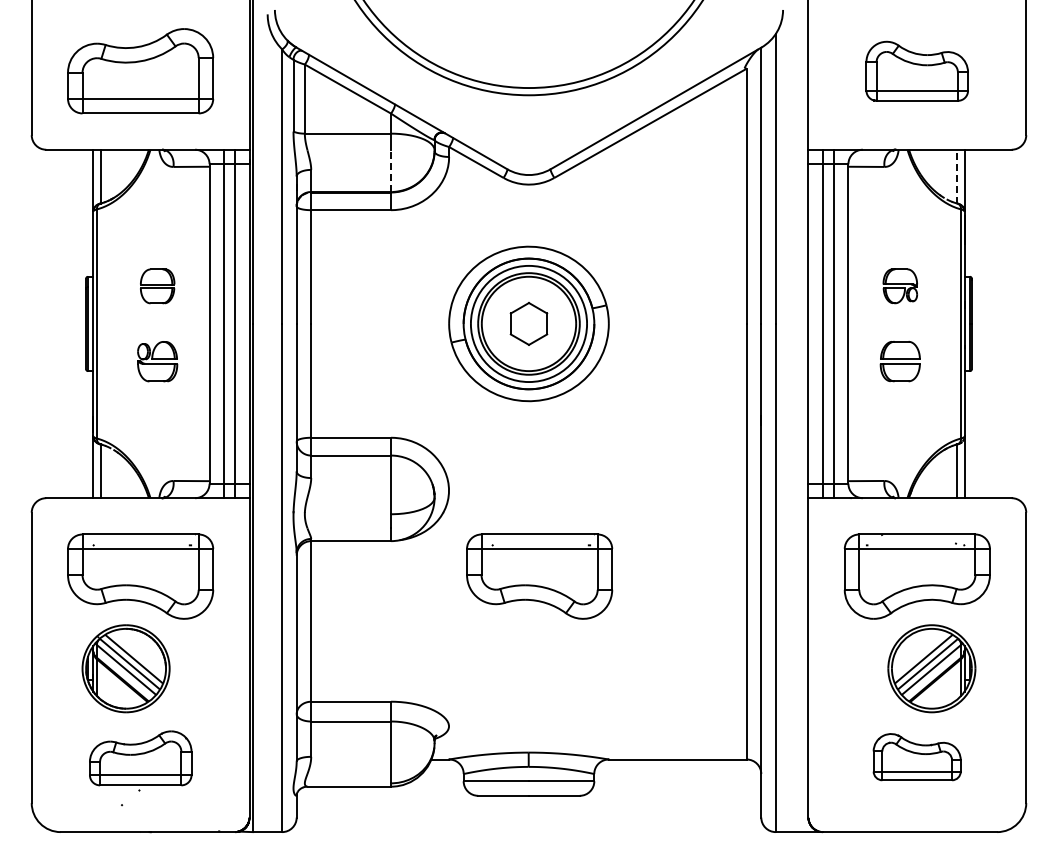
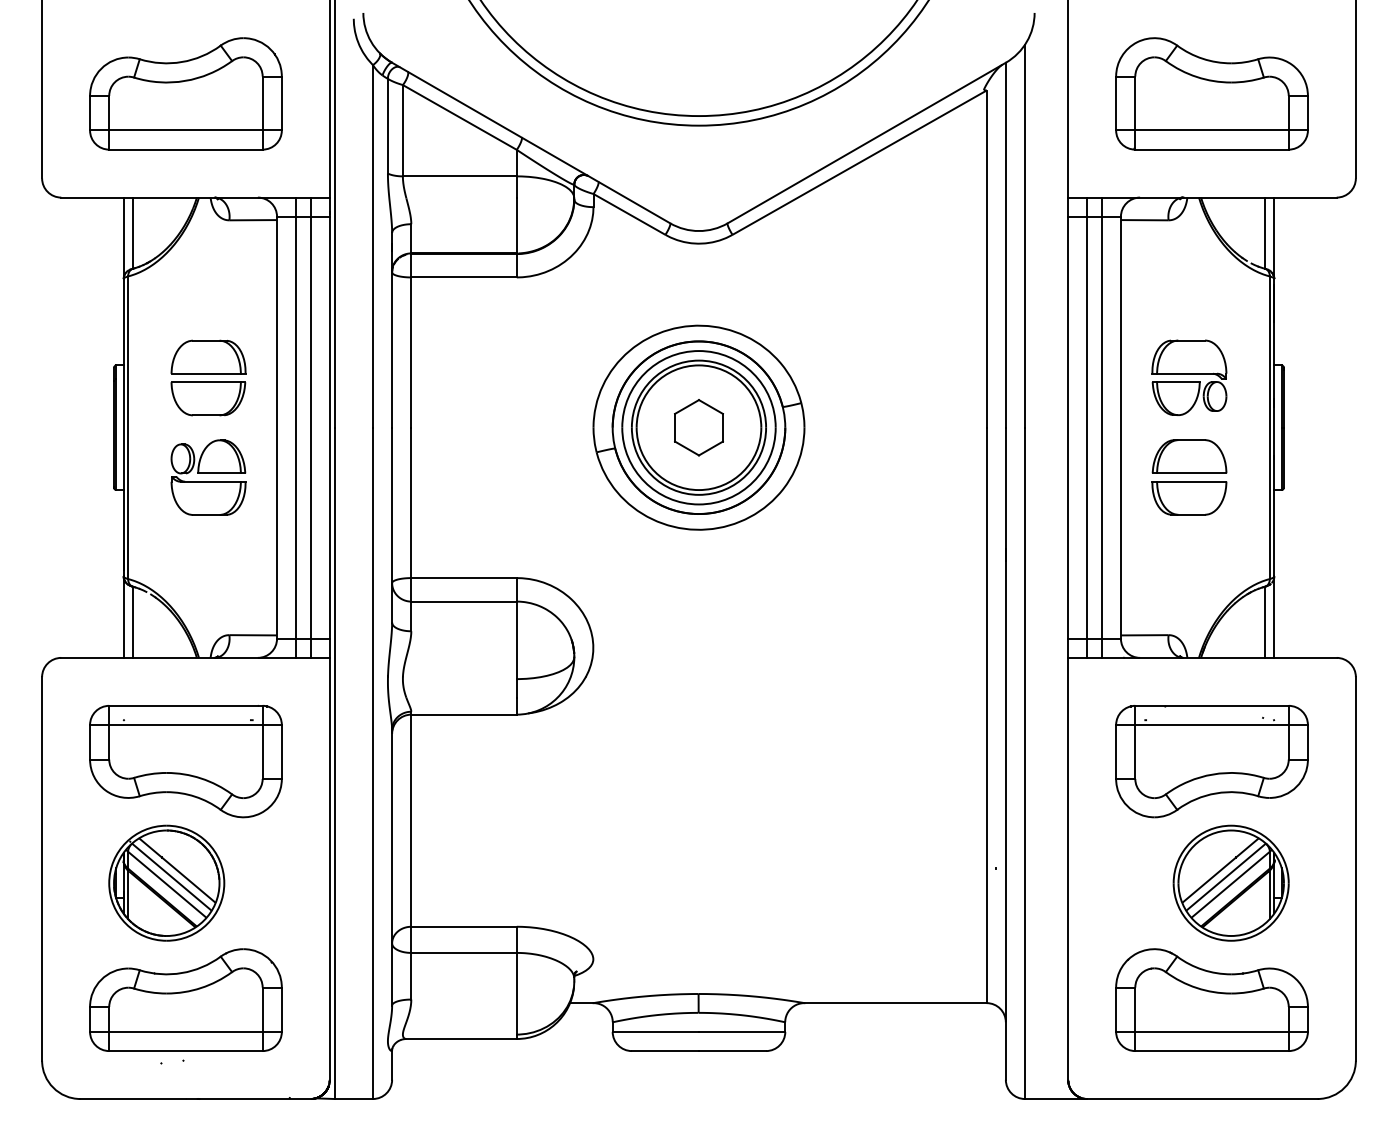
part: (916, 71) -> (1210, 94), size x1.43
line: (391, 171) -> (517, 226), dashed -> solid
line: (957, 176) -> (1265, 232), dashed -> solid
part: (157, 286) -> (208, 378), size x1.67
part: (900, 286) -> (1189, 378), size x1.67
part: (157, 361) -> (208, 477), size x1.43
part: (900, 361) -> (1189, 477), size x1.43
part: (539, 576) -> (712, 761), removed
part: (916, 756) -> (1210, 999), size x1.67
part: (140, 760) -> (185, 1004), size x1.43

